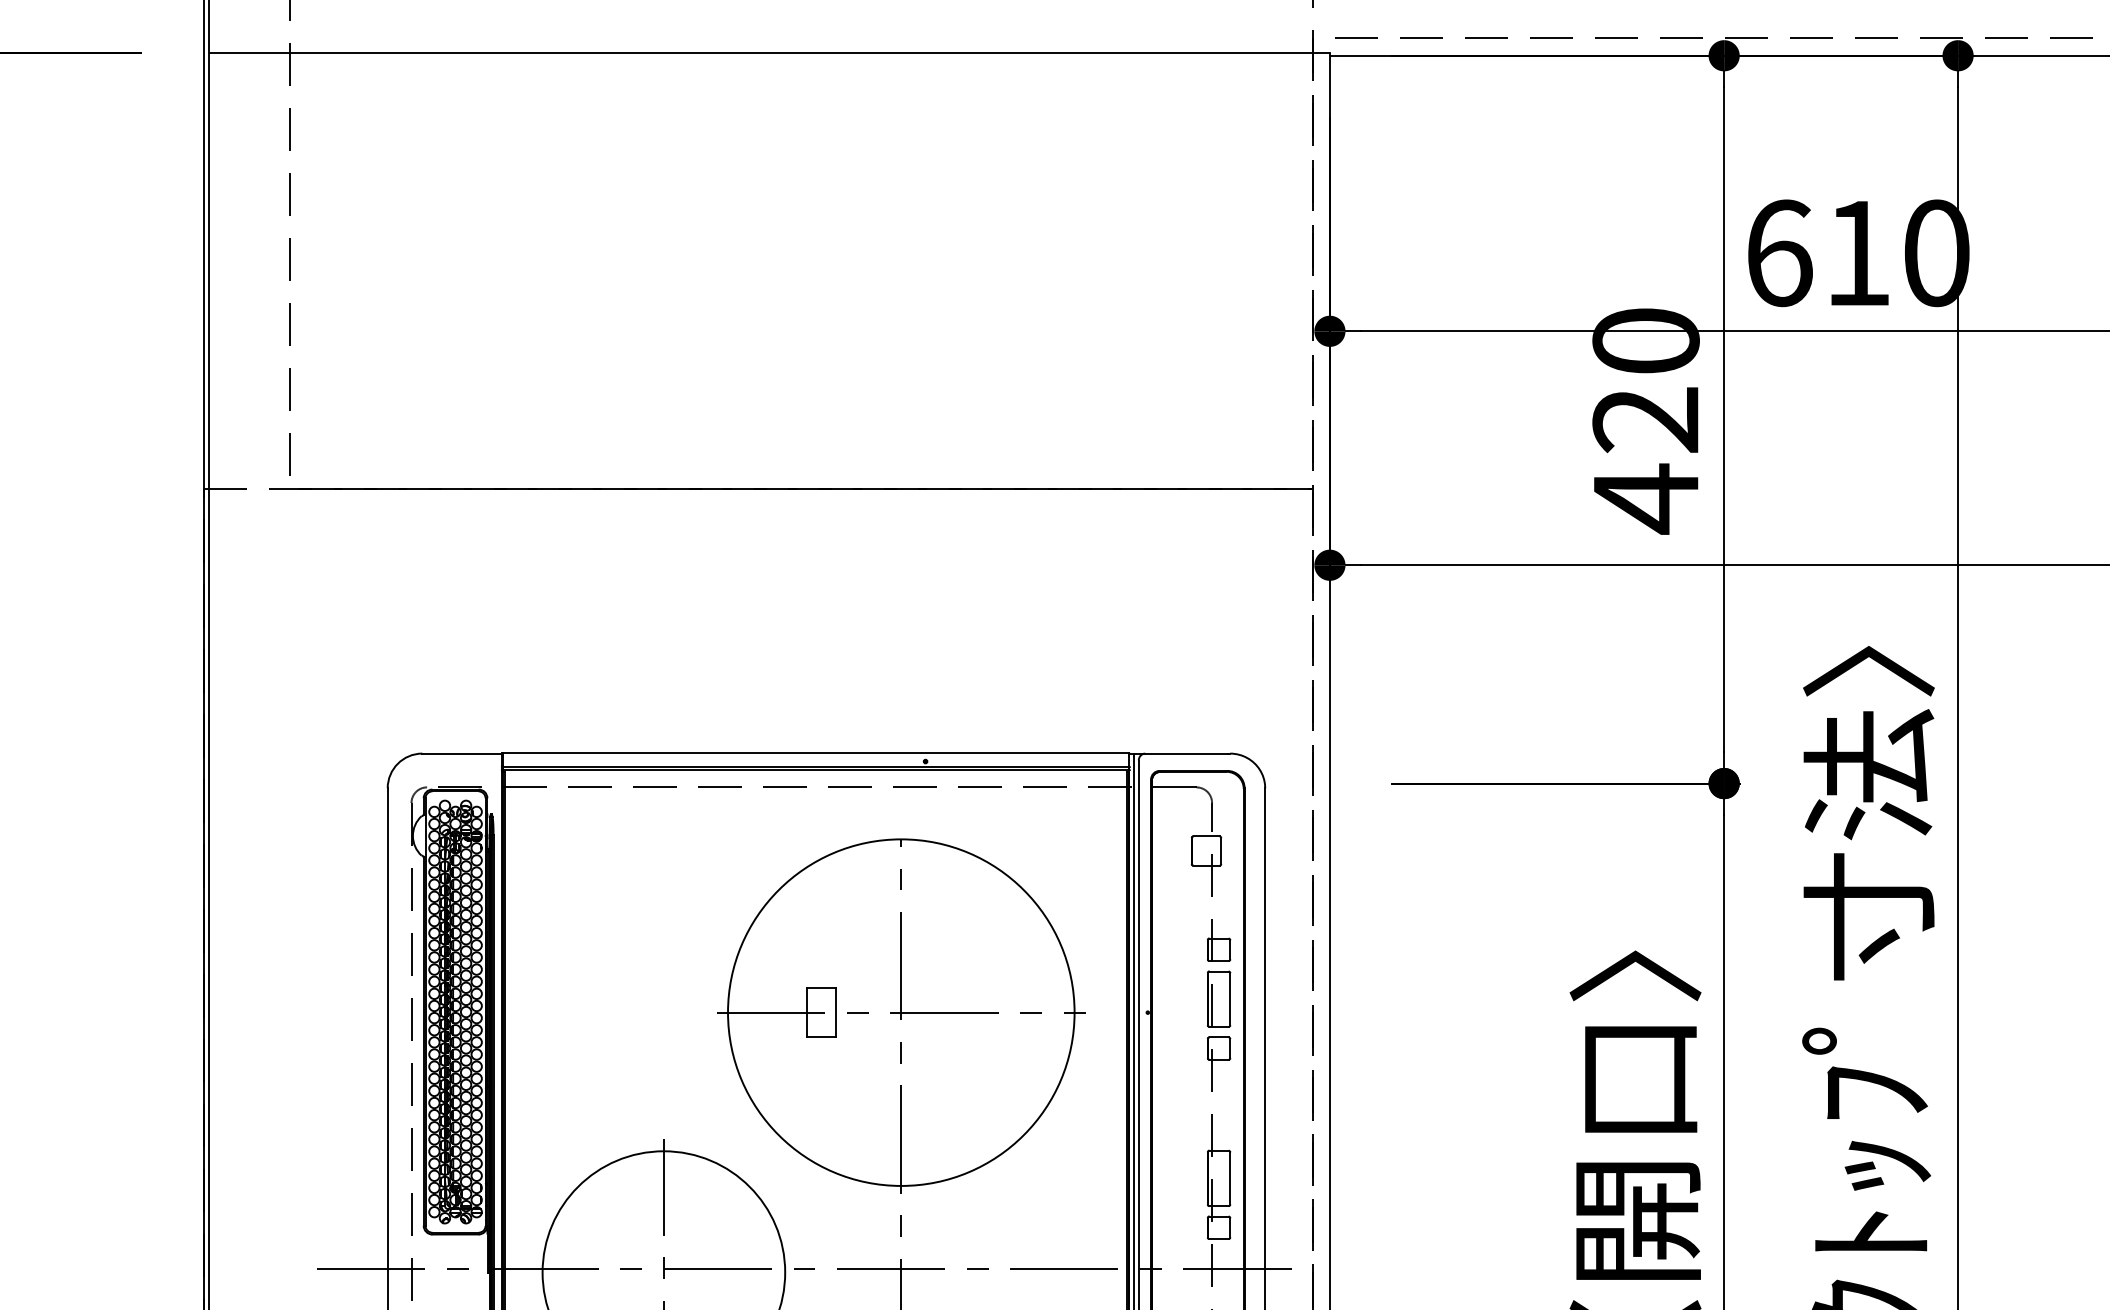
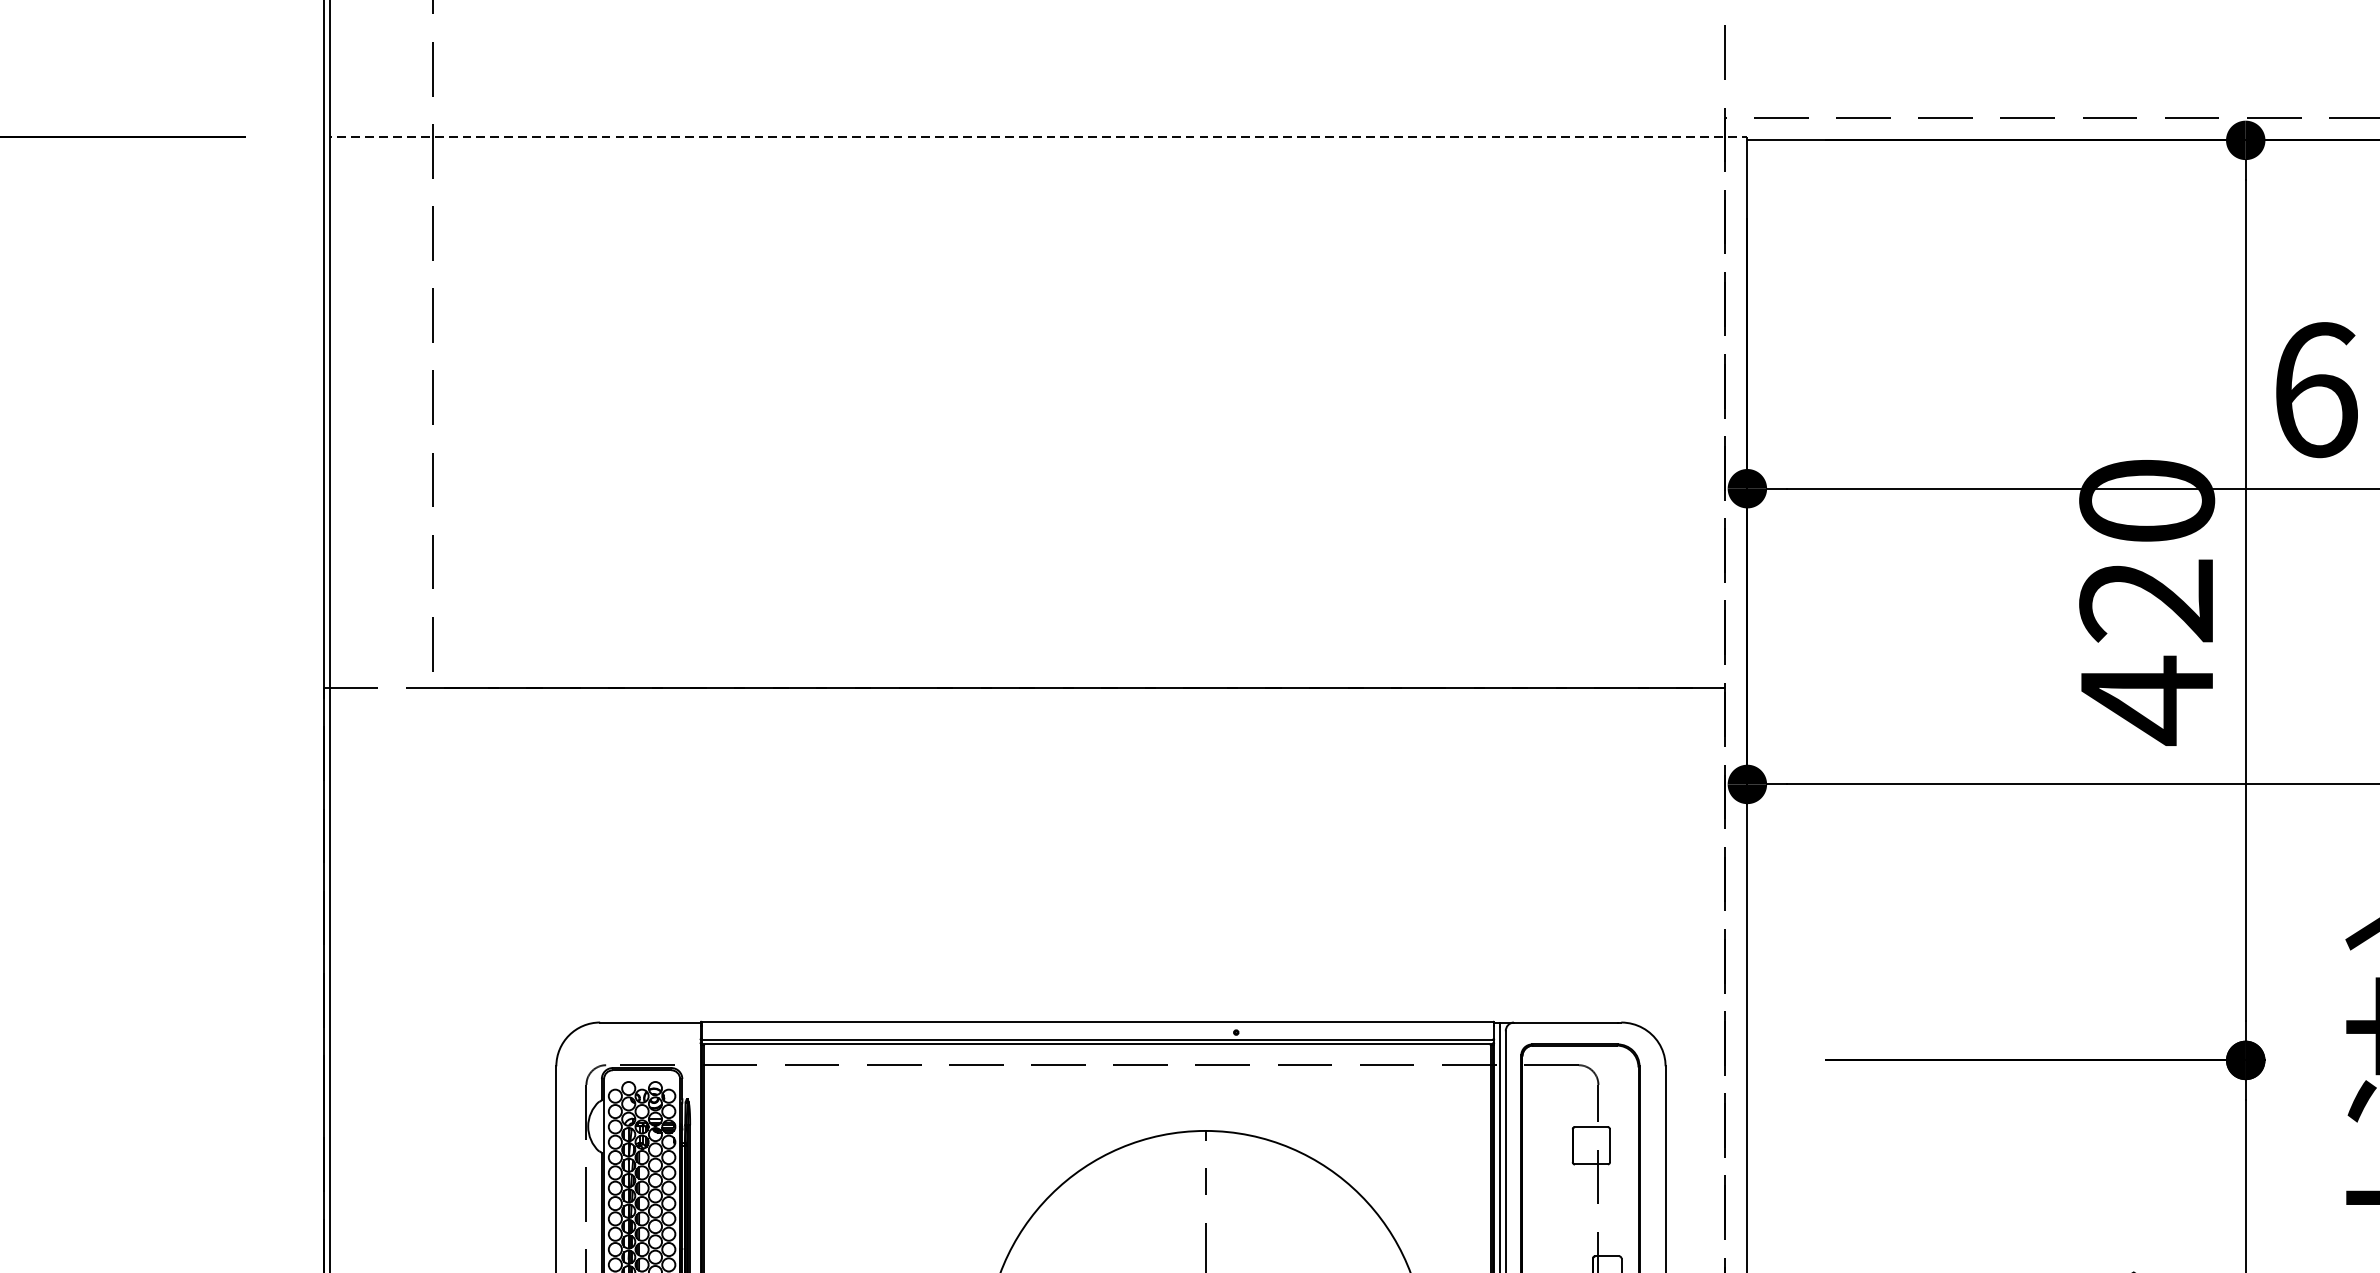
line: (771, 53) -> (1041, 137), solid -> dashed

